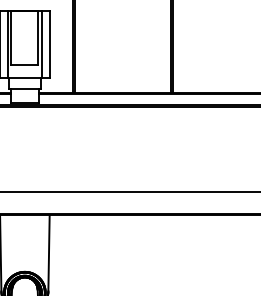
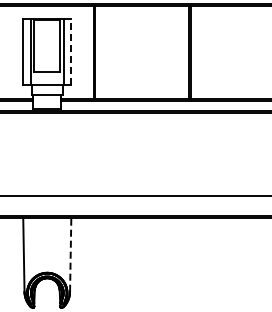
line: (49, 44) -> (71, 52), solid -> dashed
line: (48, 252) -> (70, 254), solid -> dashed

